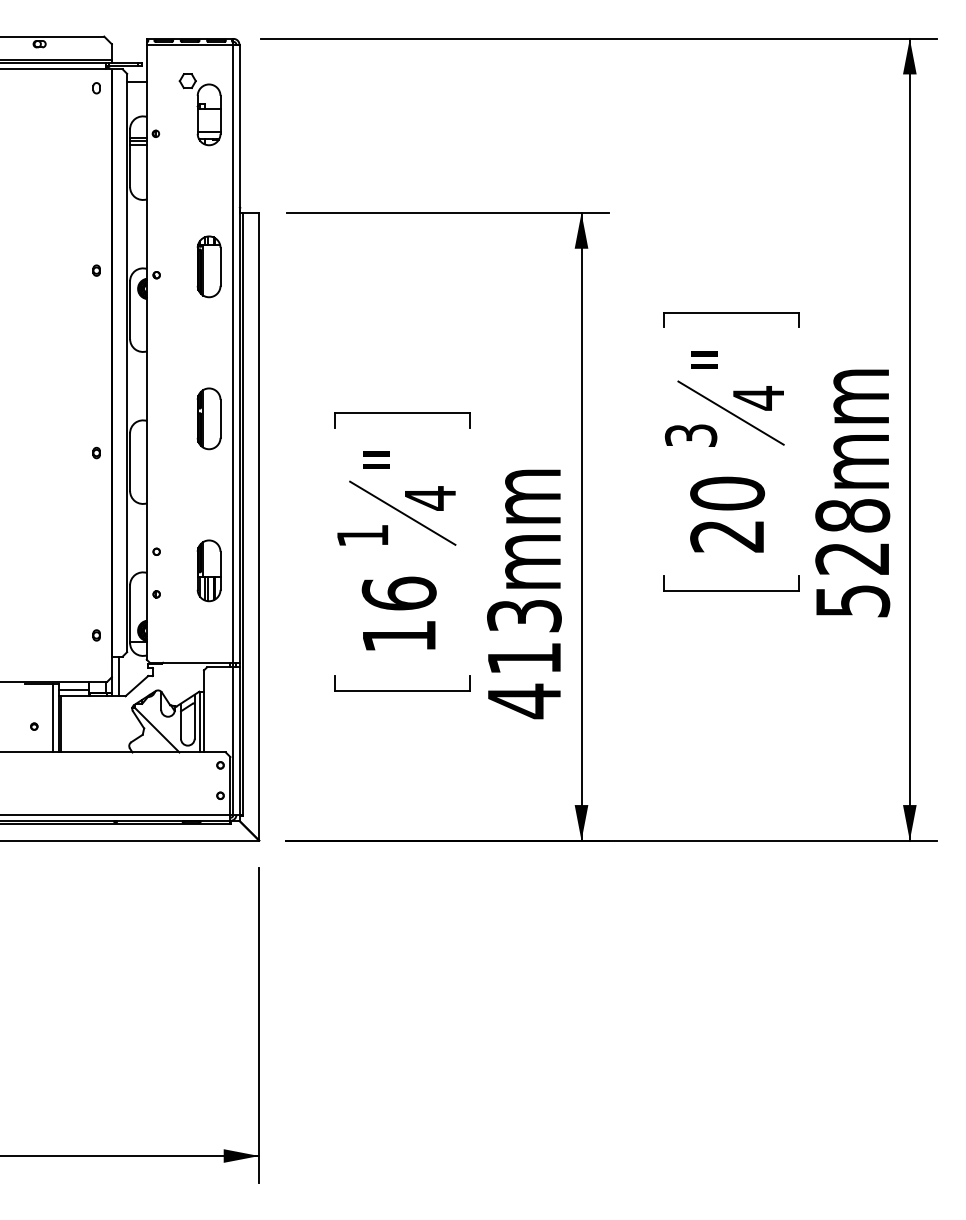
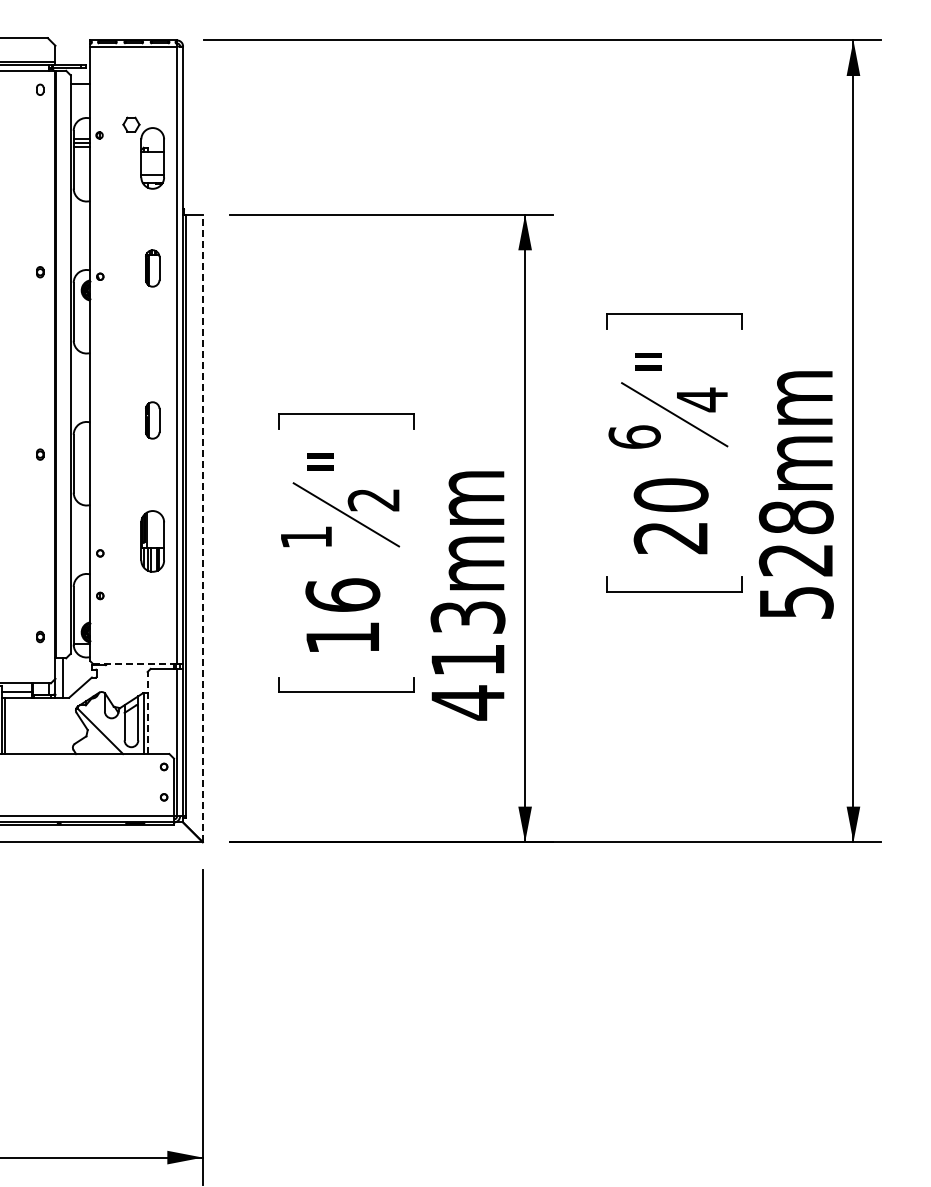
part: (199, 109) -> (143, 153), moved
part: (208, 266) -> (152, 268), size x0.6
part: (208, 418) -> (152, 420), size x0.6
text: (690, 435) -> (634, 437), 3 -> 6
text: (429, 498) -> (373, 500), 4 -> 2
line: (259, 526) -> (203, 528), solid -> dashed
part: (208, 570) -> (152, 541), moved
line: (191, 662) -> (135, 664), solid -> dashed
line: (204, 710) -> (148, 712), solid -> dashed

